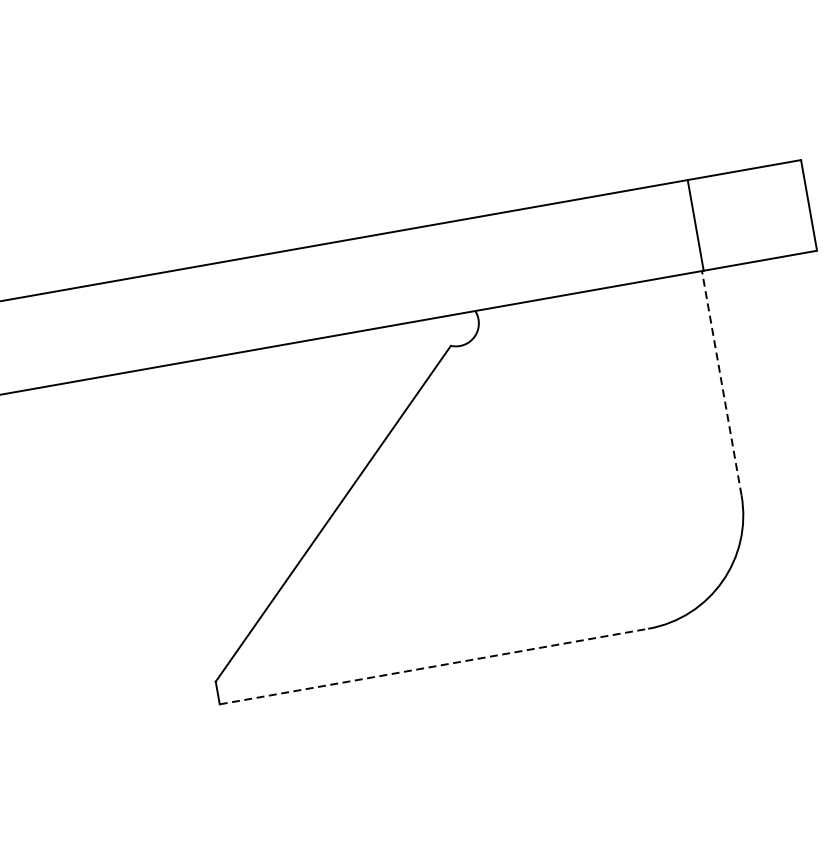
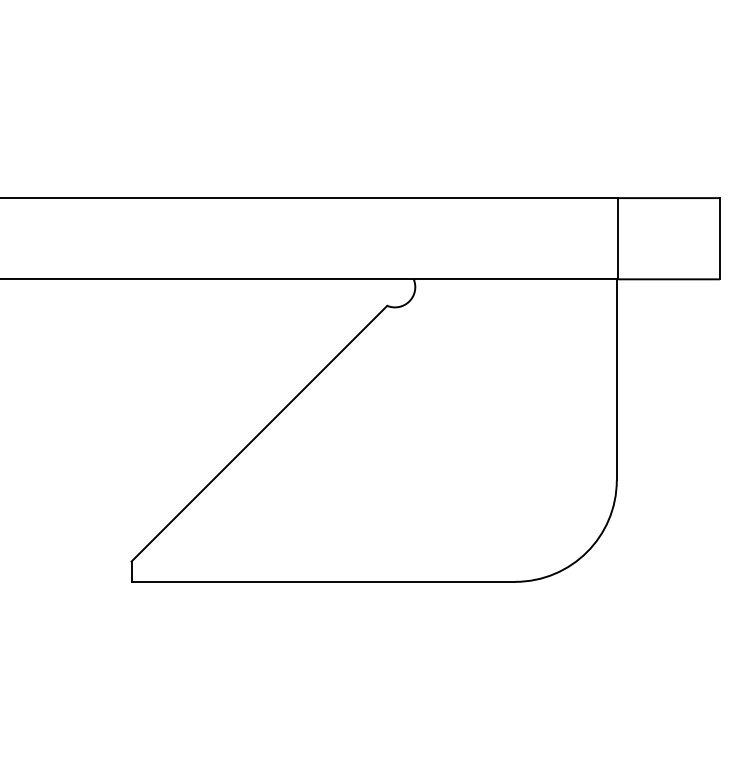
line: (721, 382) -> (616, 379), dashed -> solid
line: (433, 666) -> (323, 581), dashed -> solid

